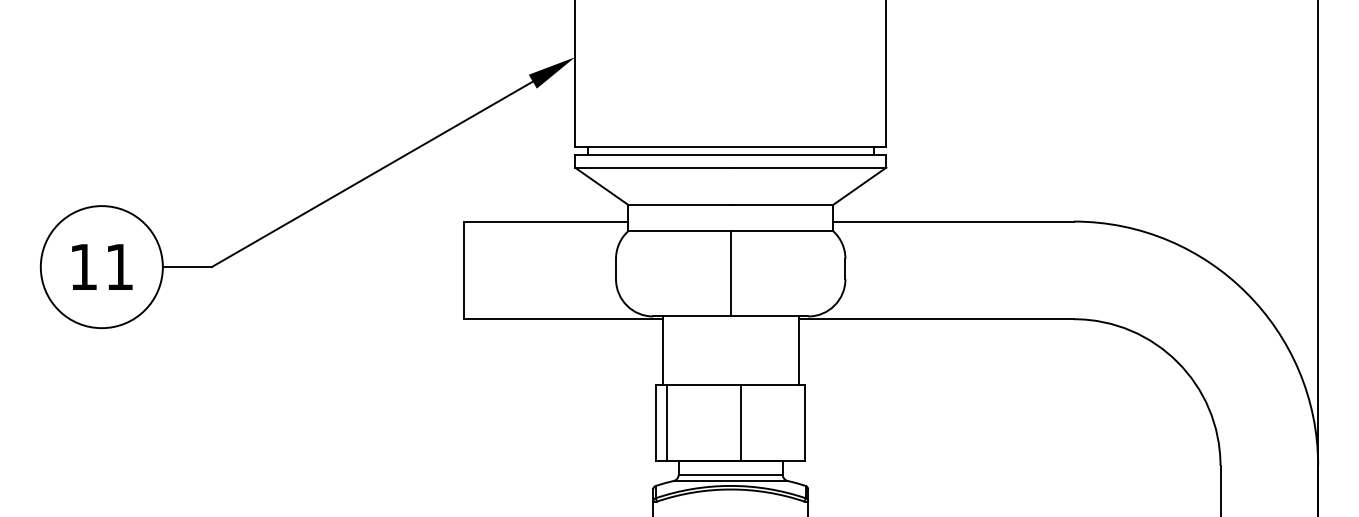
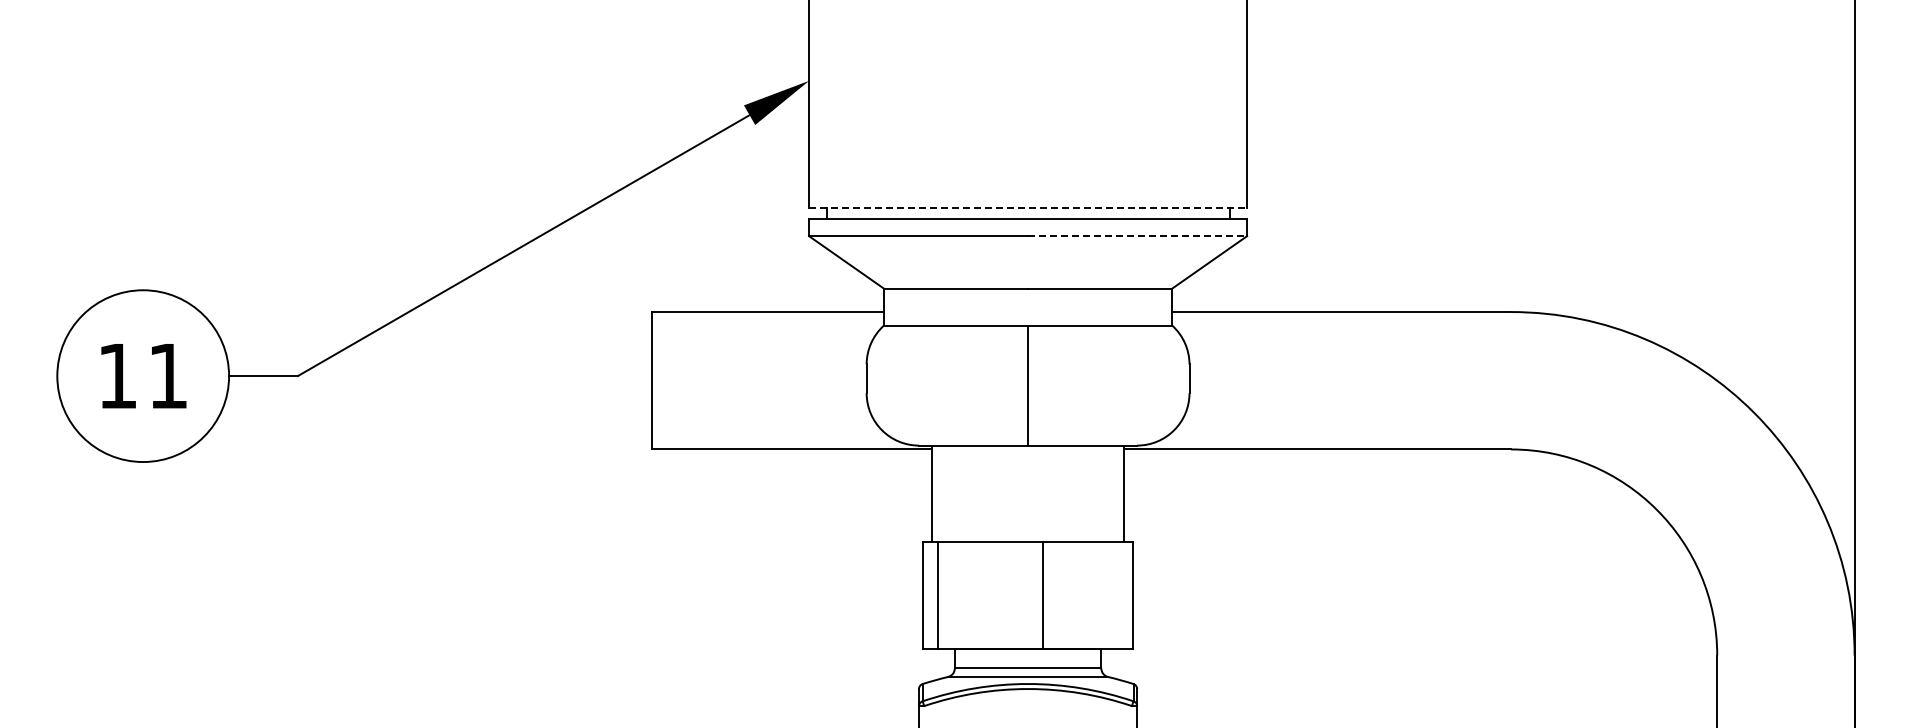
line: (731, 147) -> (1028, 207), solid -> dashed
line: (809, 167) -> (1138, 236), solid -> dashed

